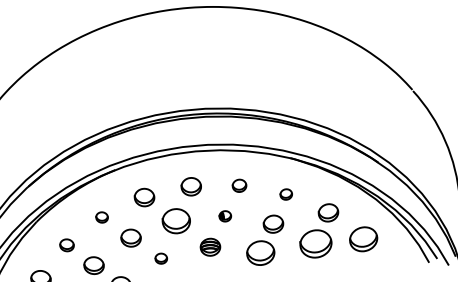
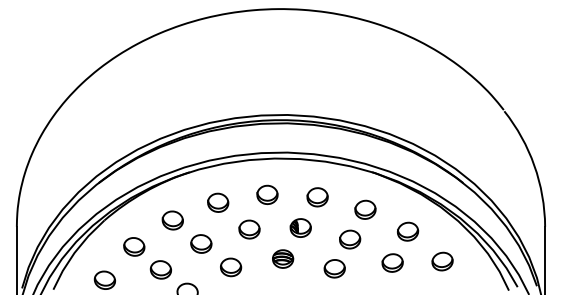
part: (239, 185) -> (317, 197), size x1.43
part: (286, 194) -> (365, 209), size x1.67
part: (225, 215) -> (300, 227), size x1.67
part: (101, 217) -> (172, 220), size x1.67
part: (176, 221) -> (249, 229), size x0.71
part: (363, 239) -> (442, 261), size x0.71
part: (315, 243) -> (392, 262), size x0.62
part: (67, 244) -> (134, 246), size x1.43
part: (260, 252) -> (334, 268), size x0.71
part: (161, 258) -> (231, 267), size x1.67

